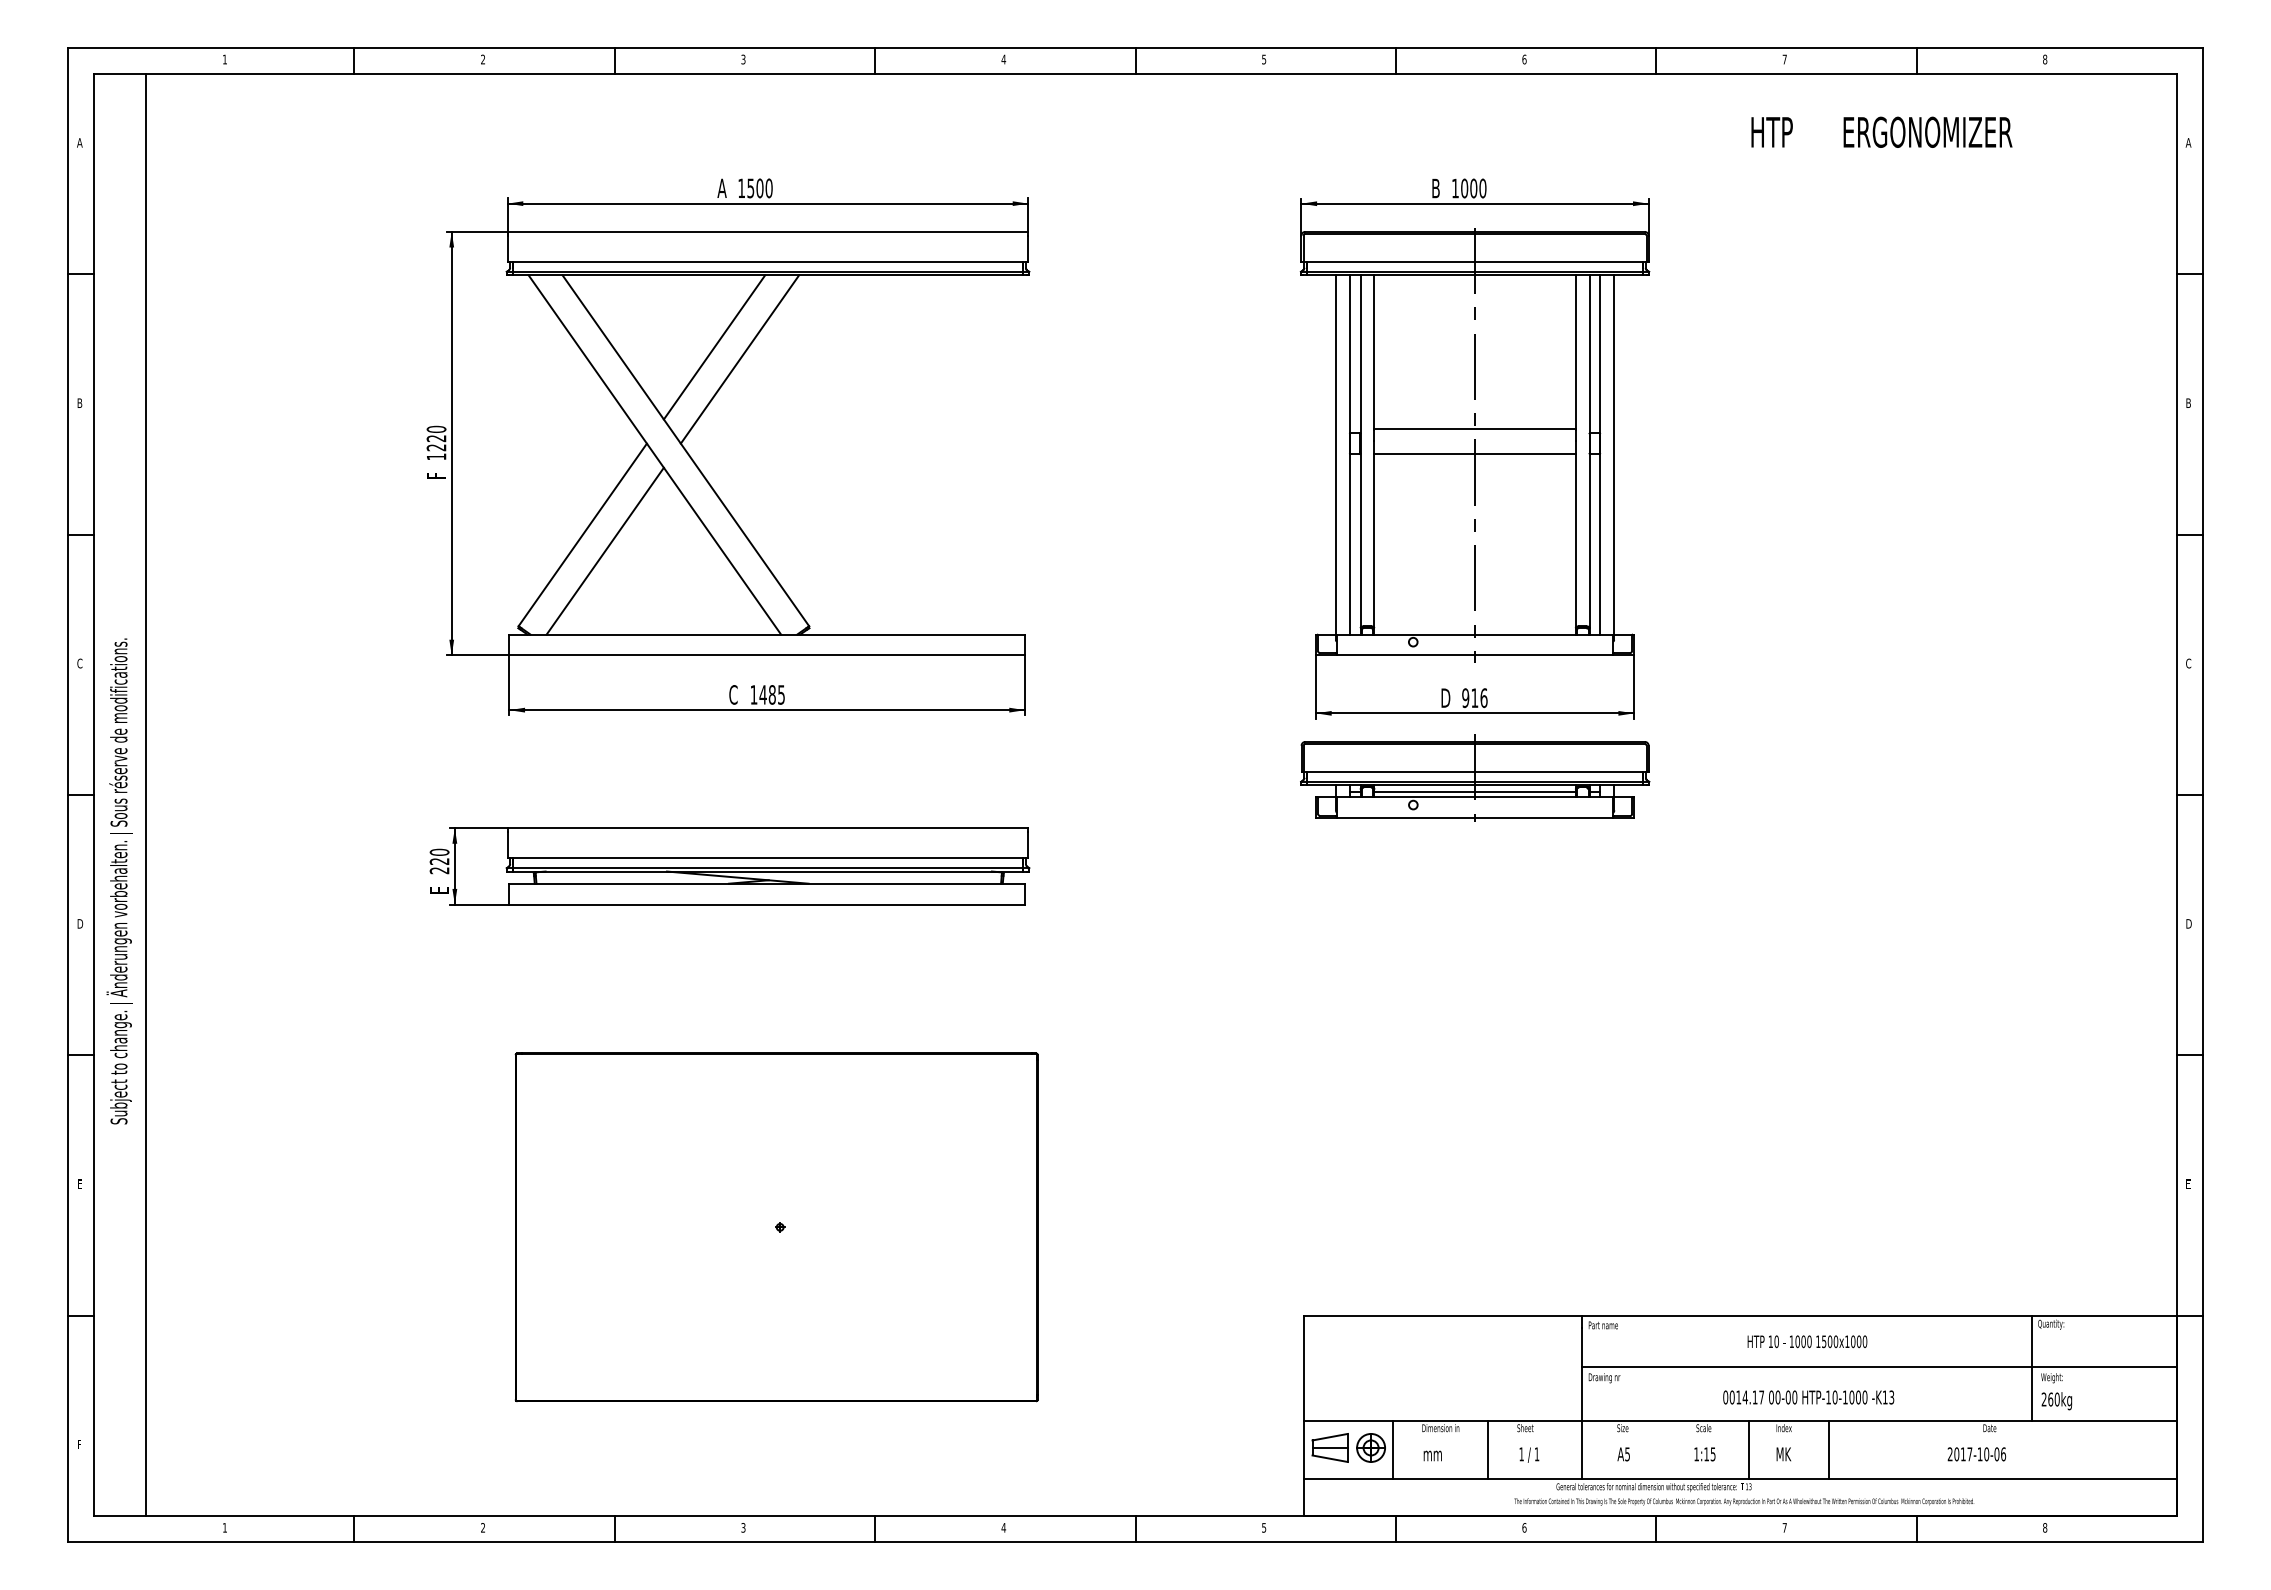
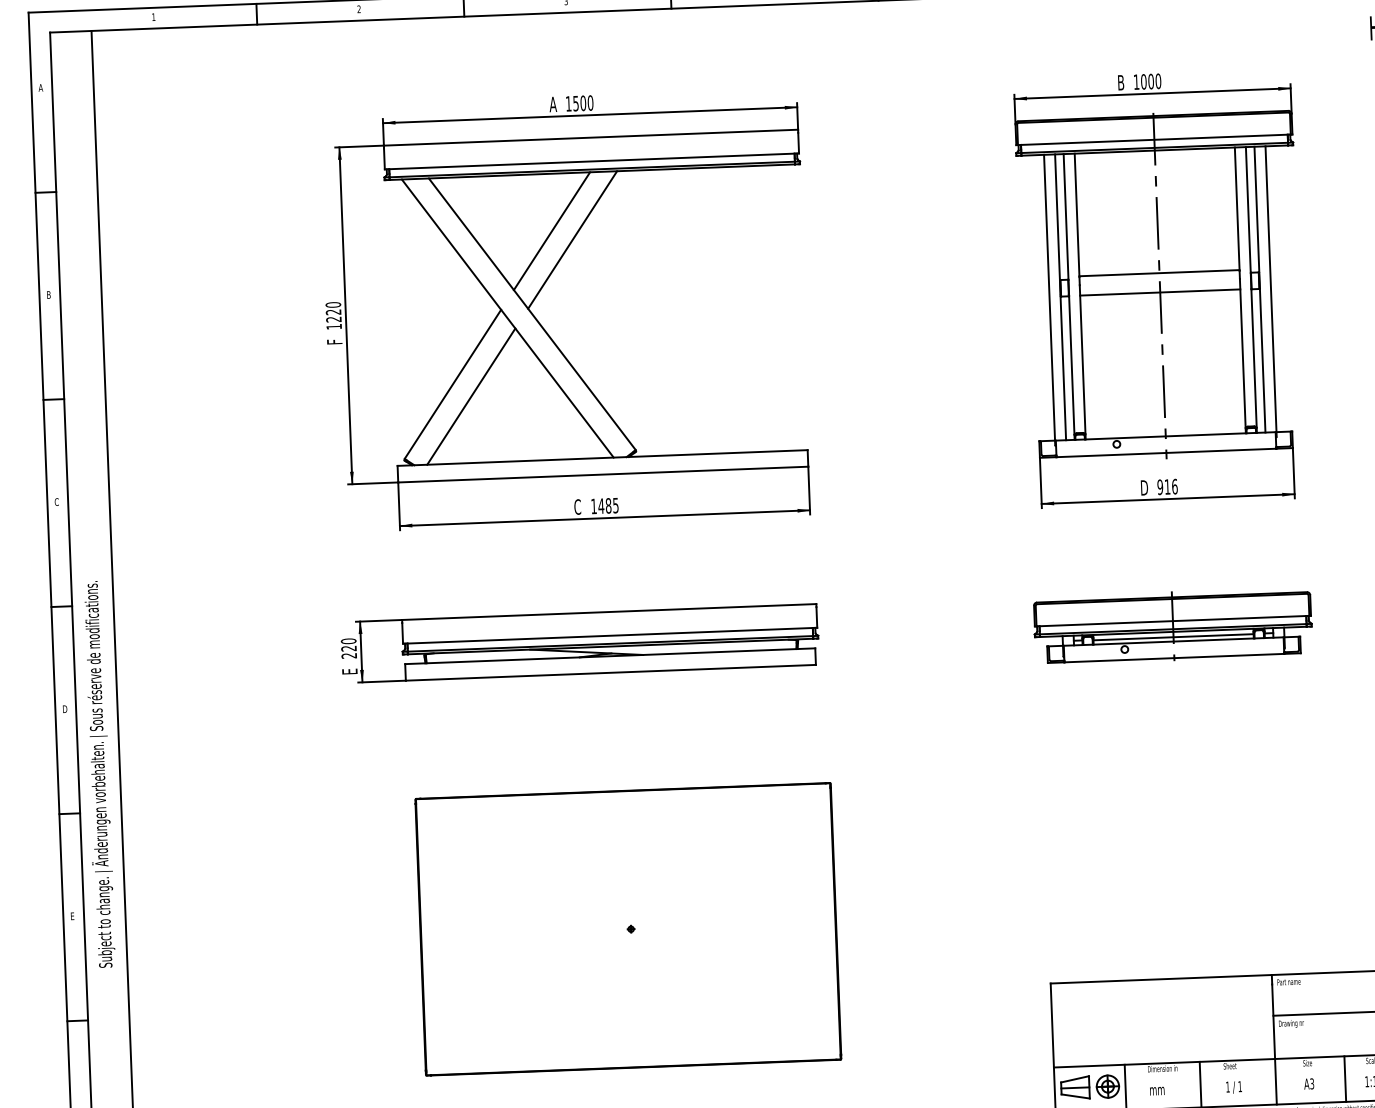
part: (1475, 777) -> (1173, 625), moved
text: (119, 881) -> (98, 774), moved
line: (1669, 1449) -> (1345, 1078), added
text: (1627, 1453) -> (1312, 1083), A5 -> A3

